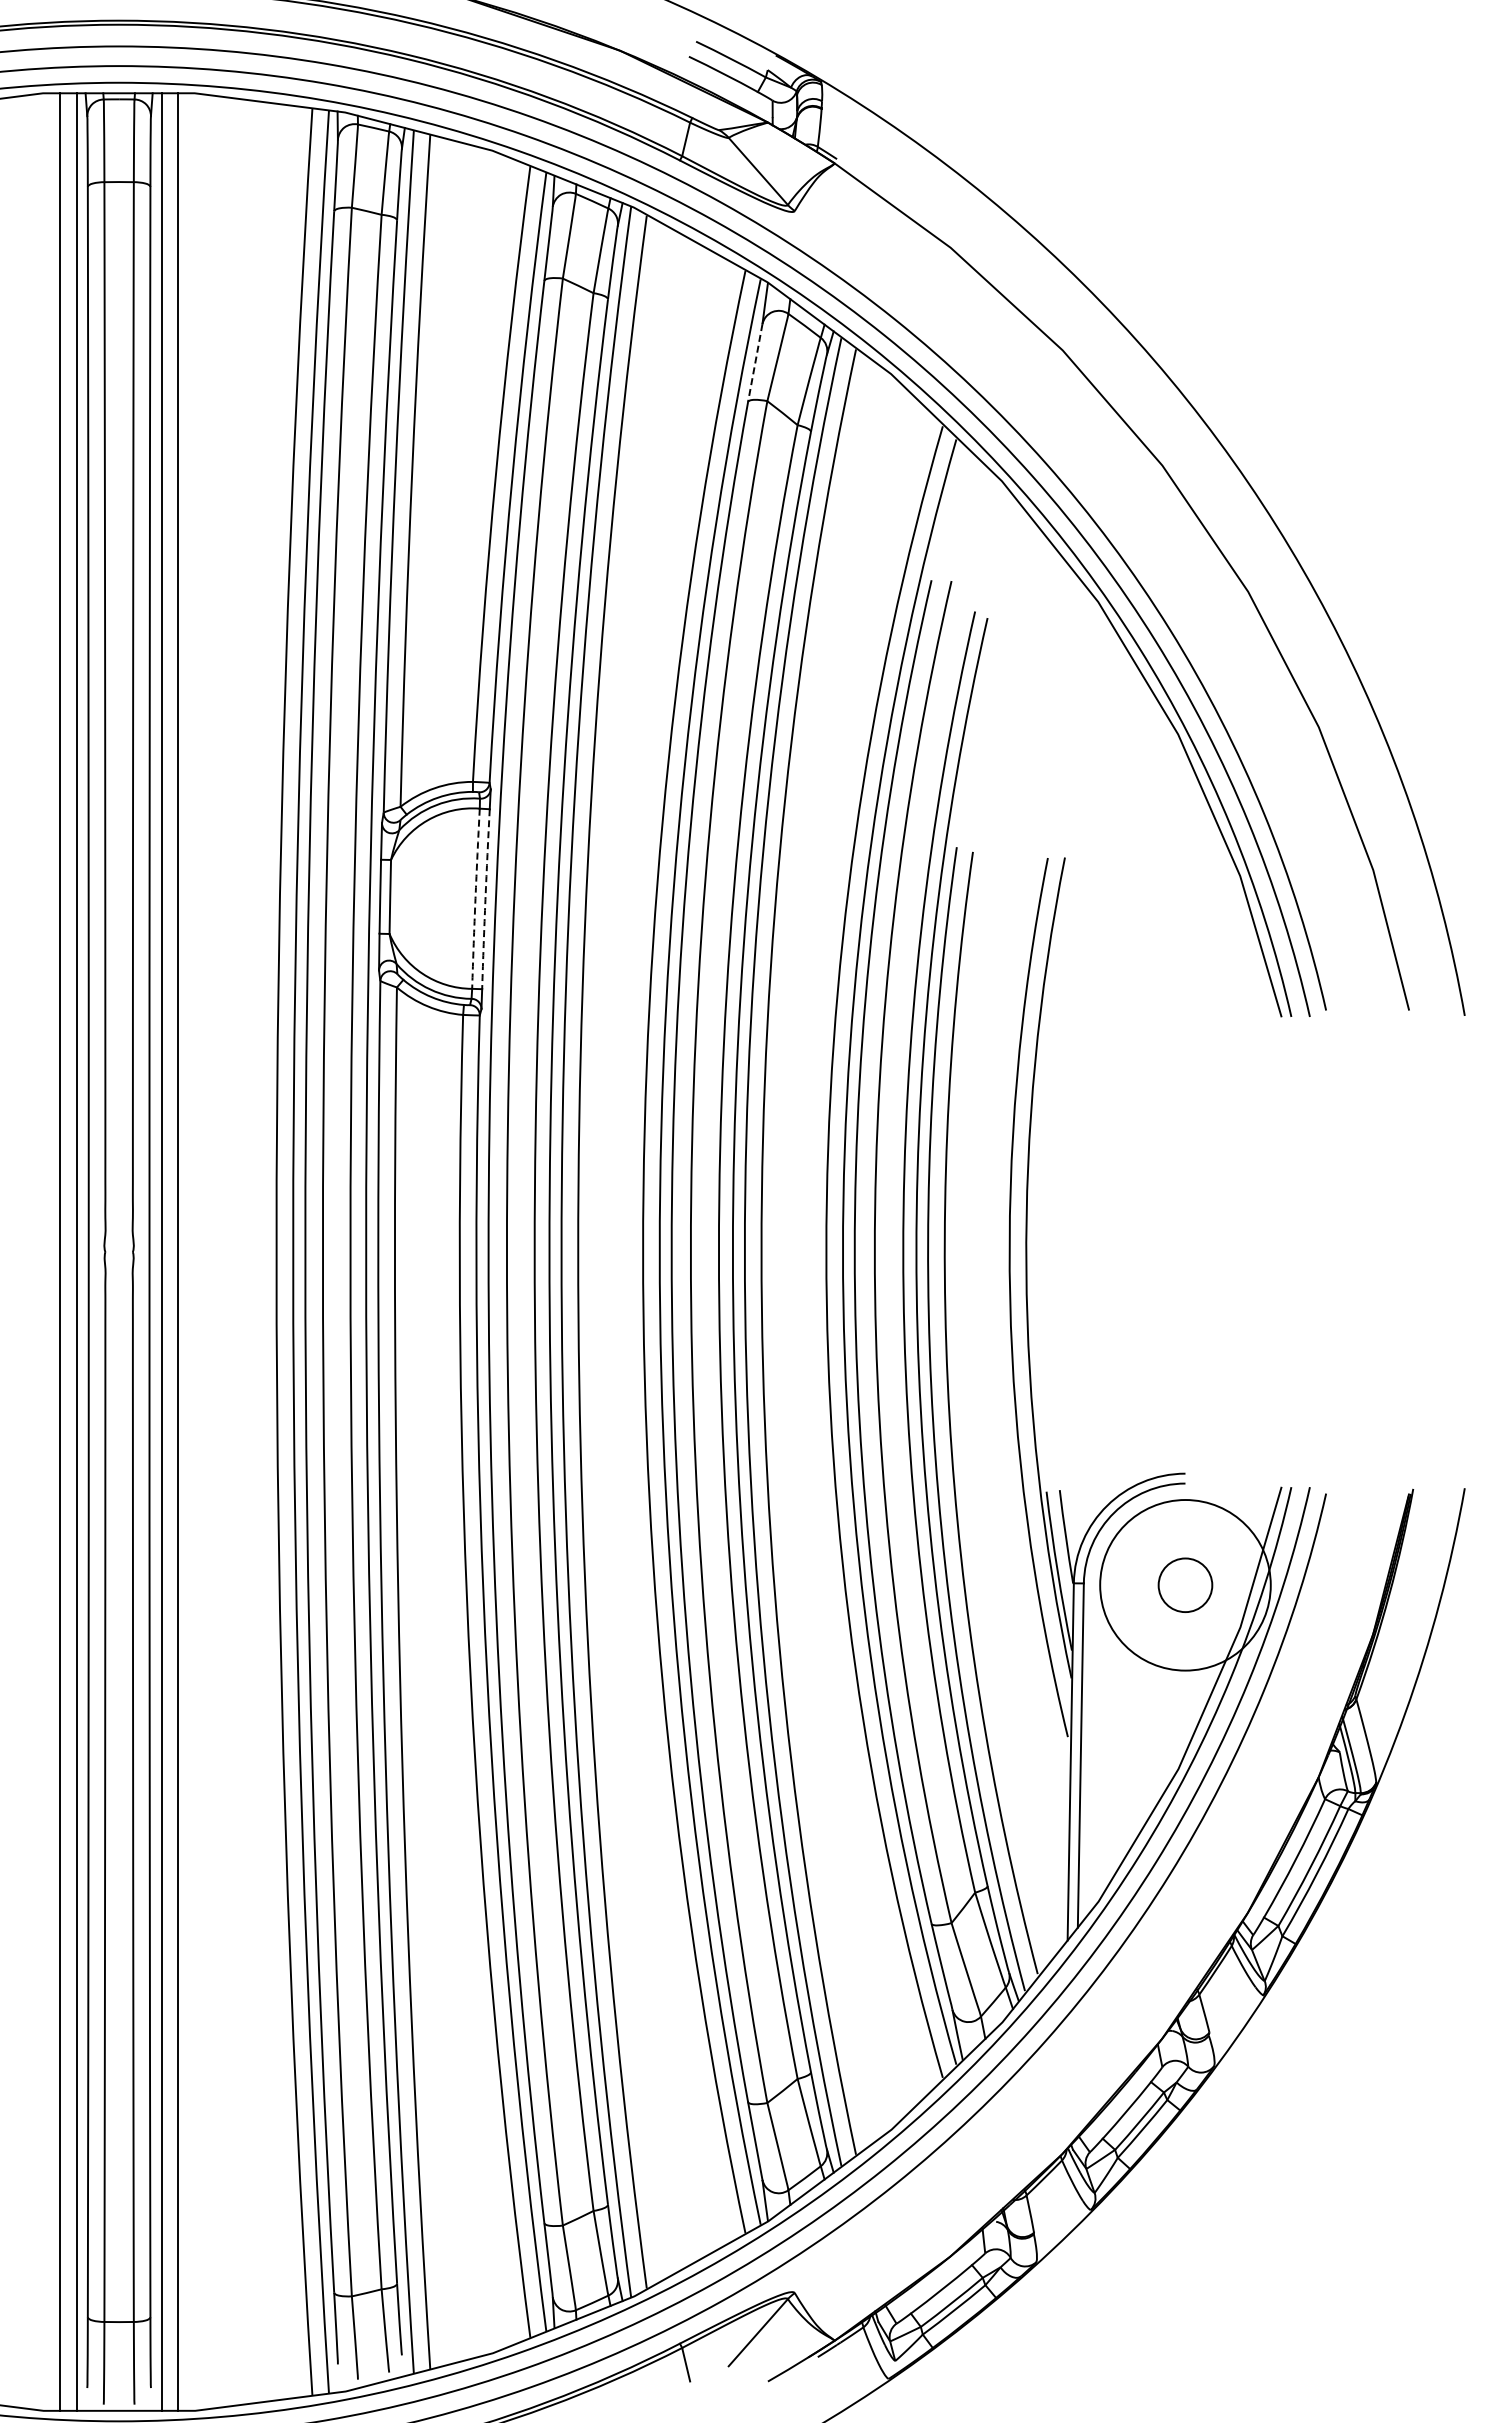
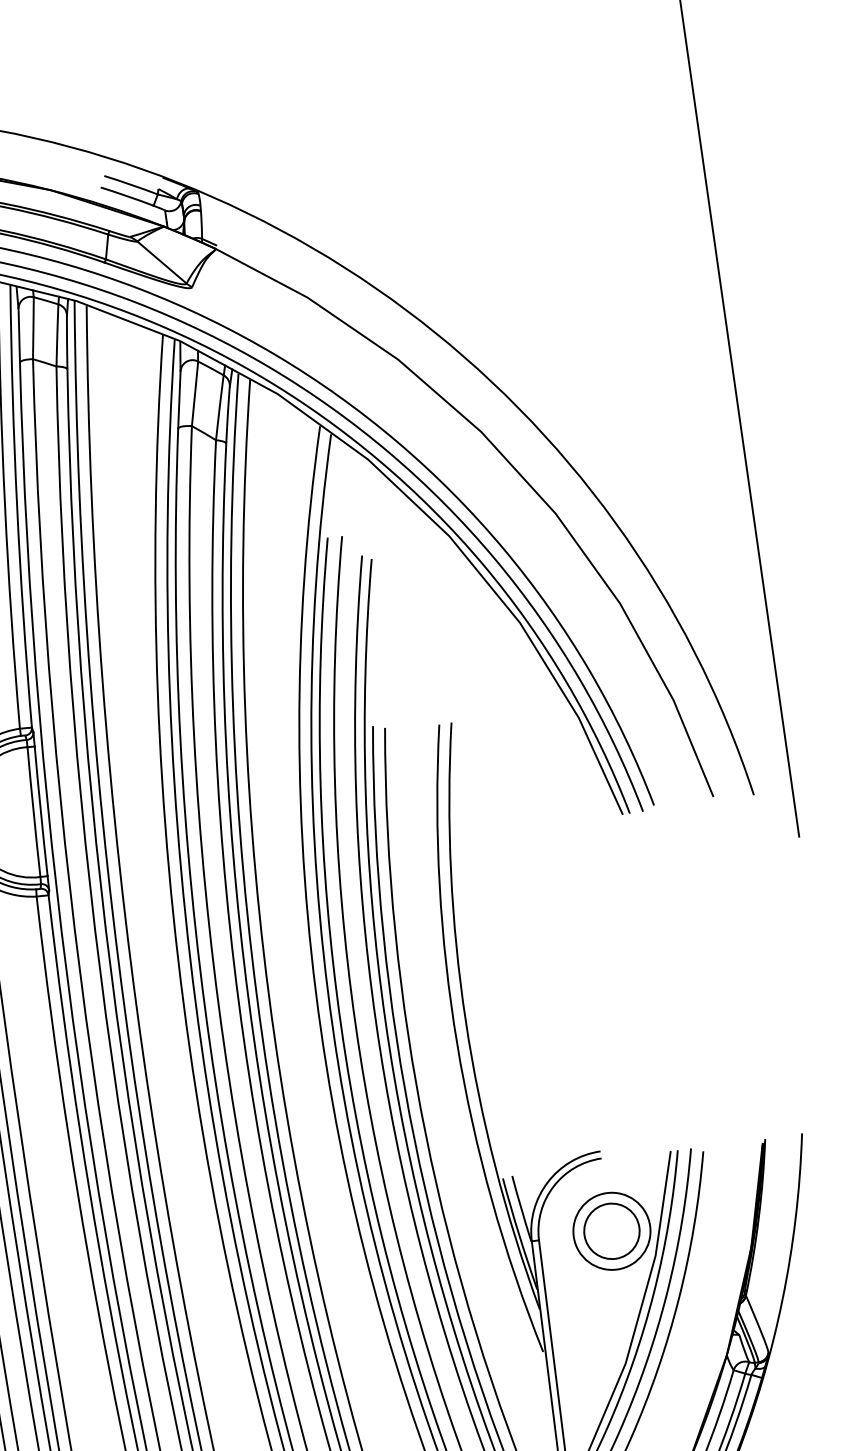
line: (755, 363) -> (179, 400), dashed -> solid
arc: (475, 898) -> (33, 811), dashed -> solid
arc: (485, 899) -> (40, 811), dashed -> solid
circle: (1185, 1584) -> (611, 1230), size x1.43
circle: (1185, 1585) -> (611, 1231), size x0.62

